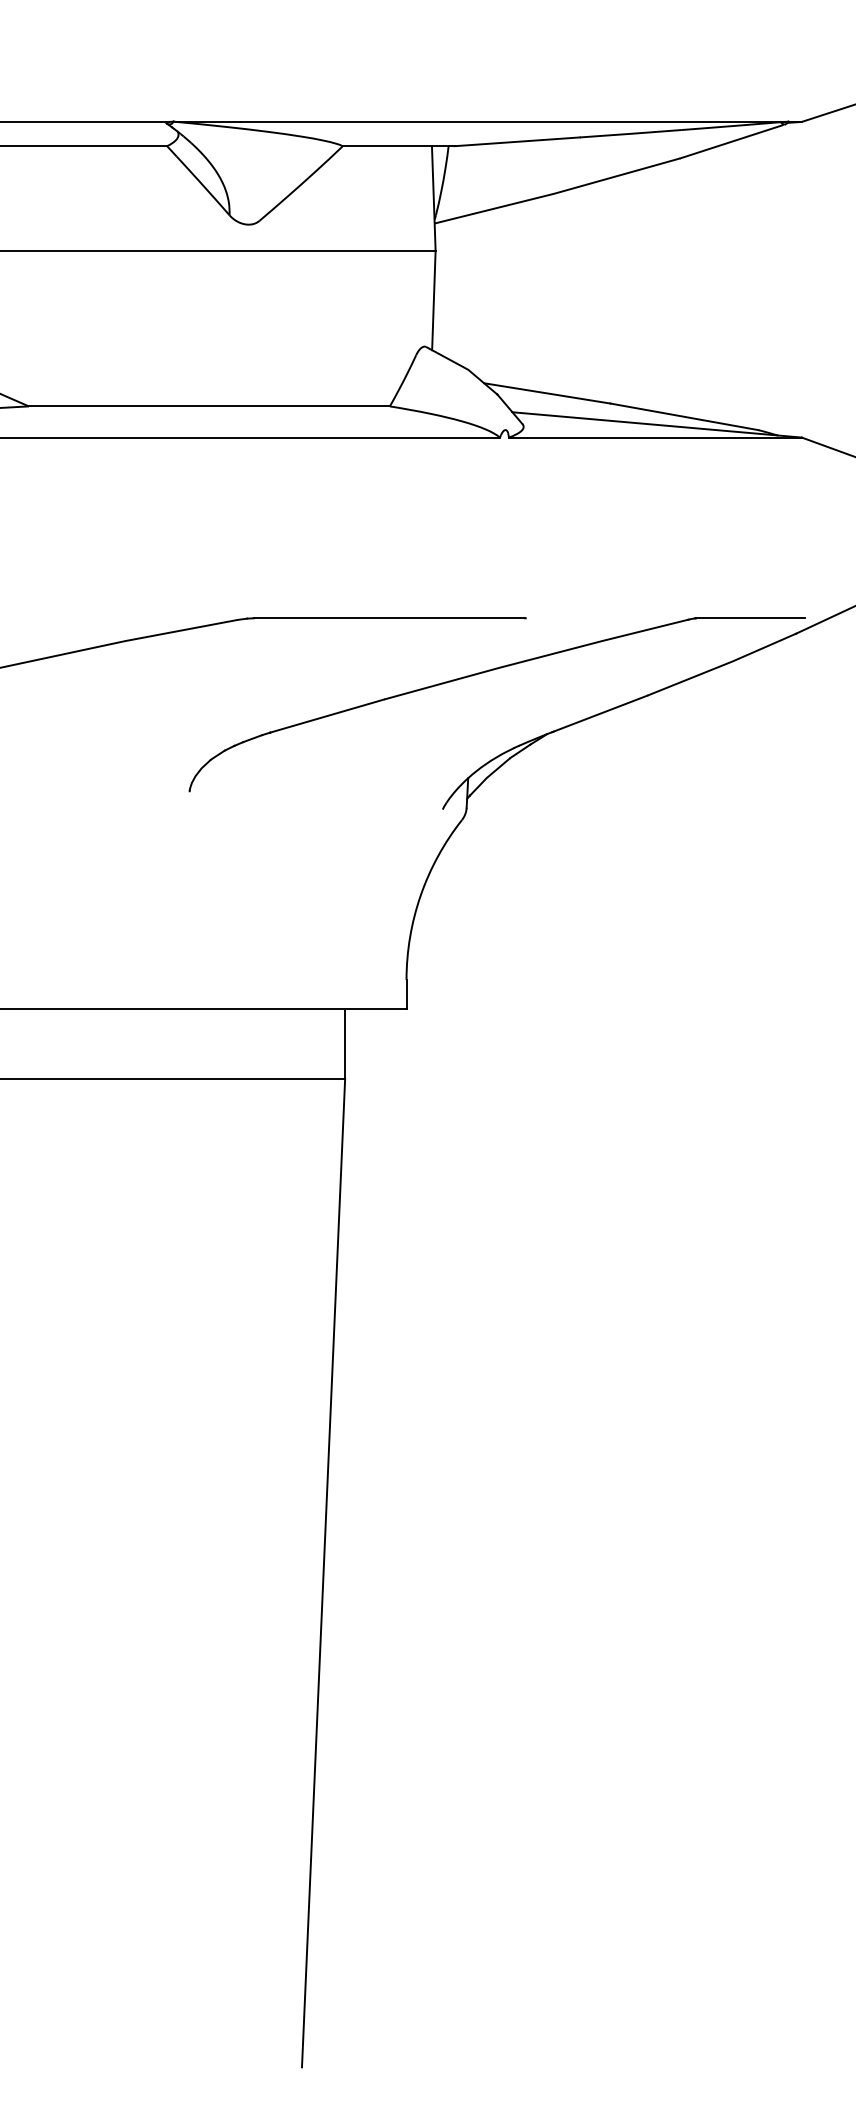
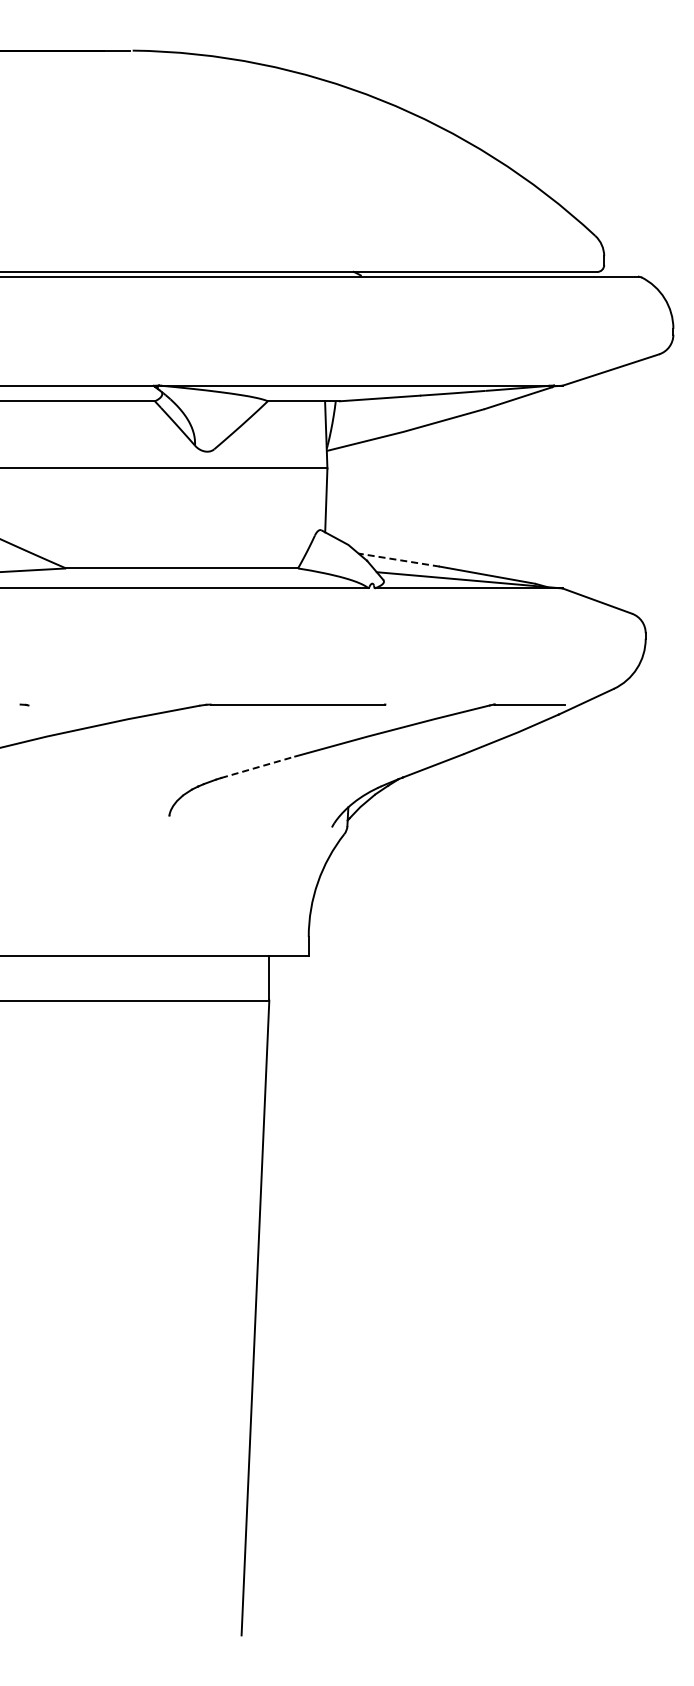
line: (546, 394) -> (398, 560), solid -> dashed
line: (328, 716) -> (258, 767), solid -> dashed

